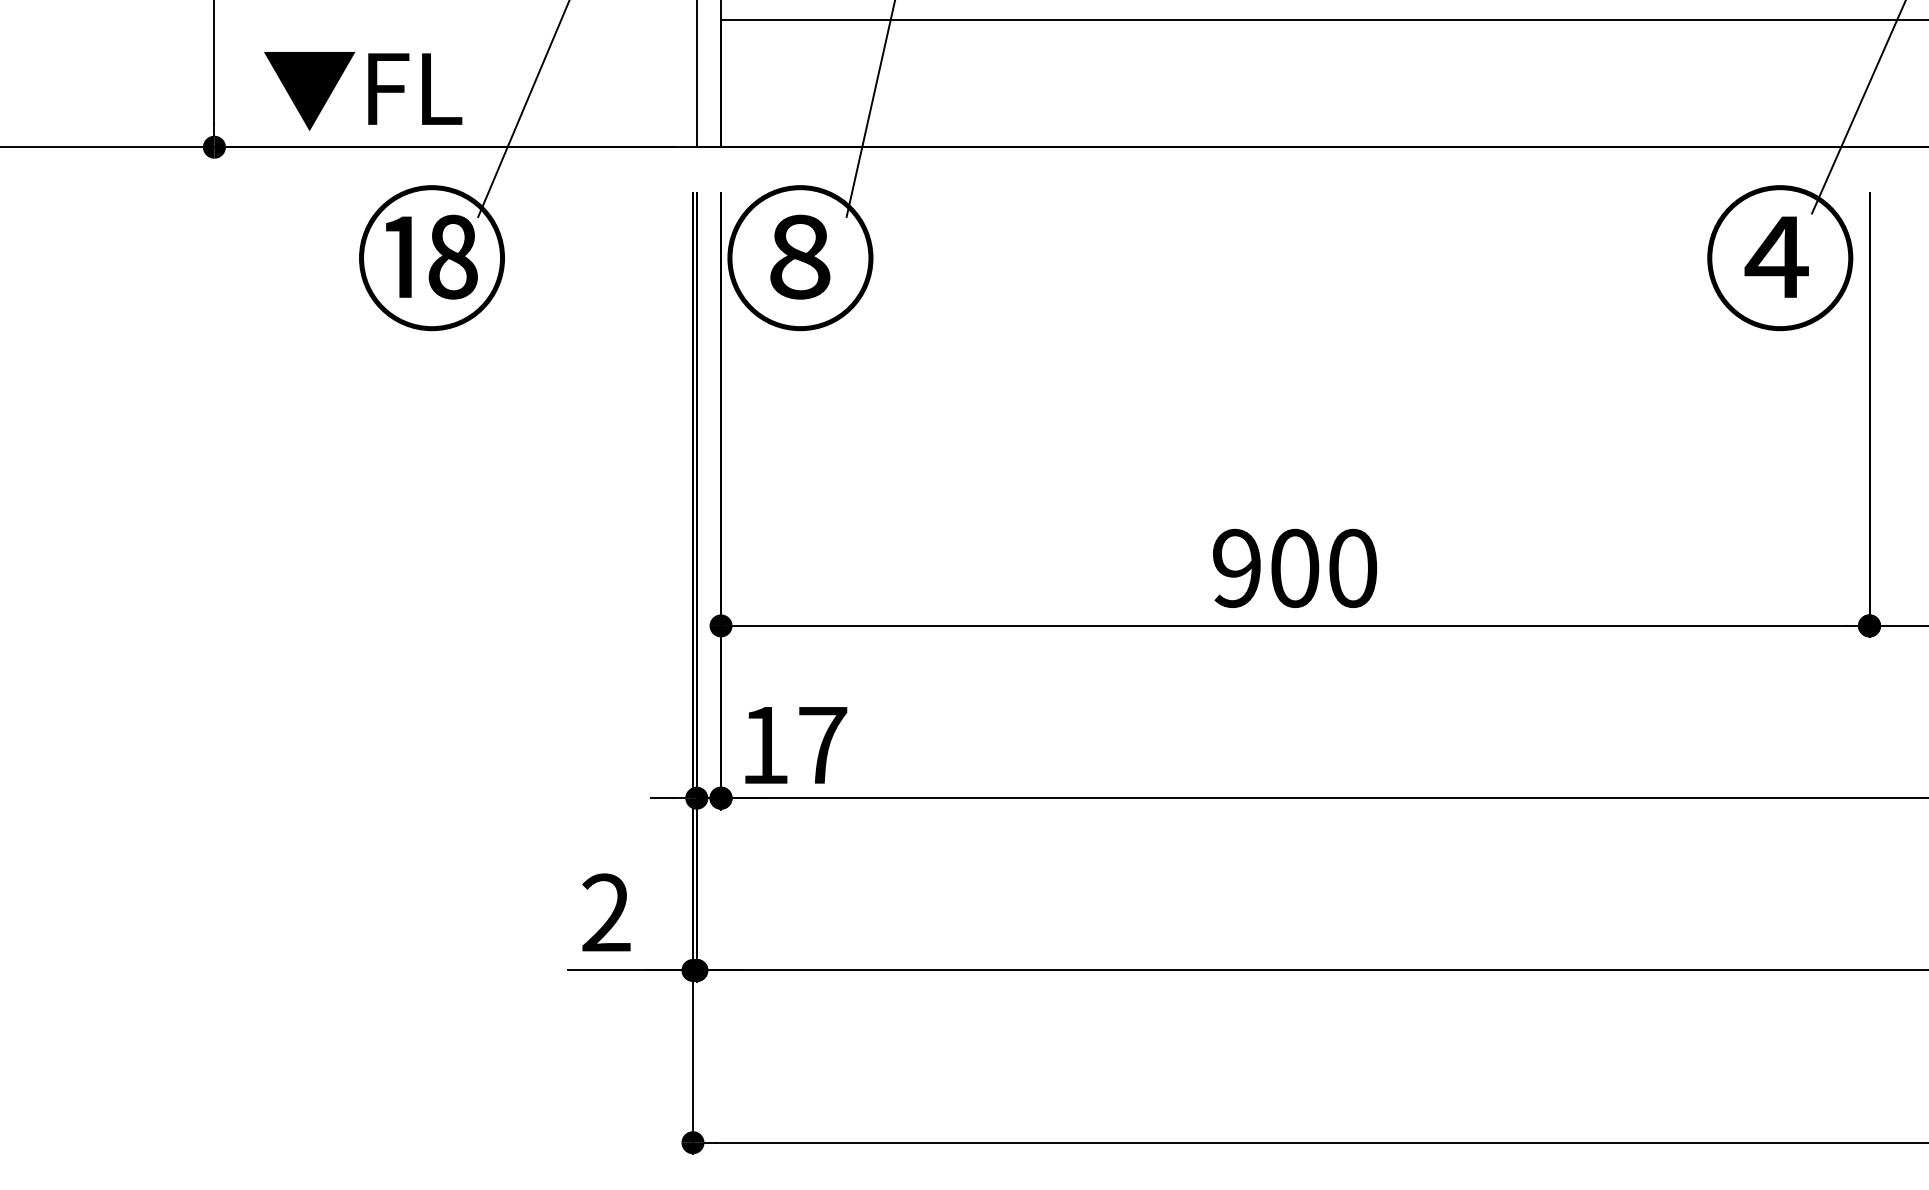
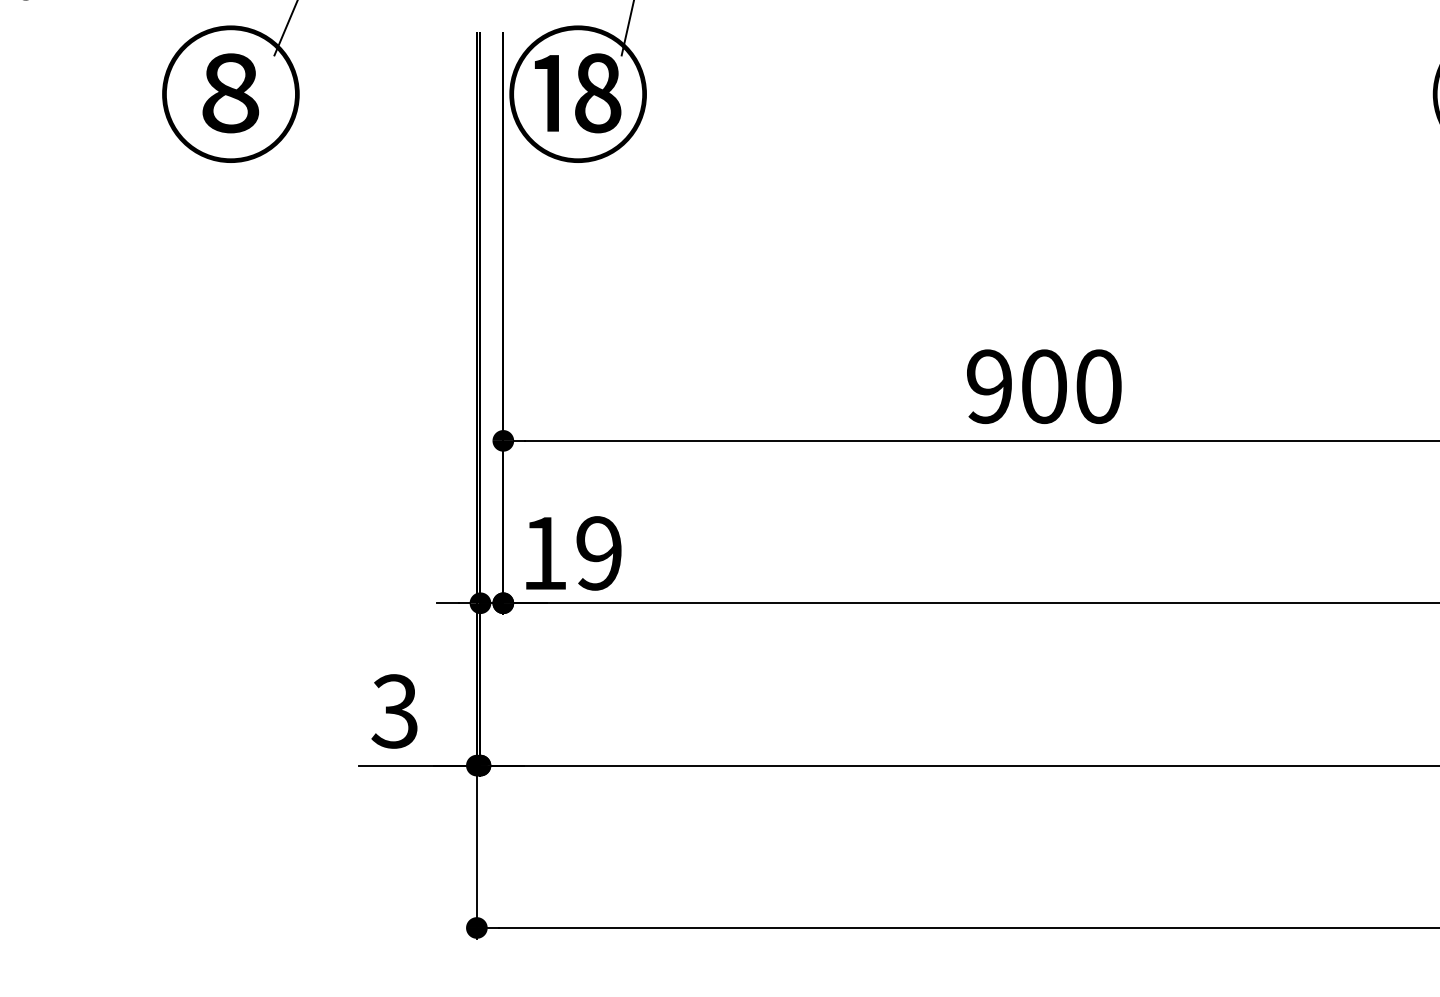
text: (431, 256) -> (230, 92), ⑱ -> ⑧
text: (800, 256) -> (578, 92), ⑧ -> ⑱
text: (822, 744) -> (598, 552), 17 -> 19
text: (605, 912) -> (394, 710), 2 -> 3

